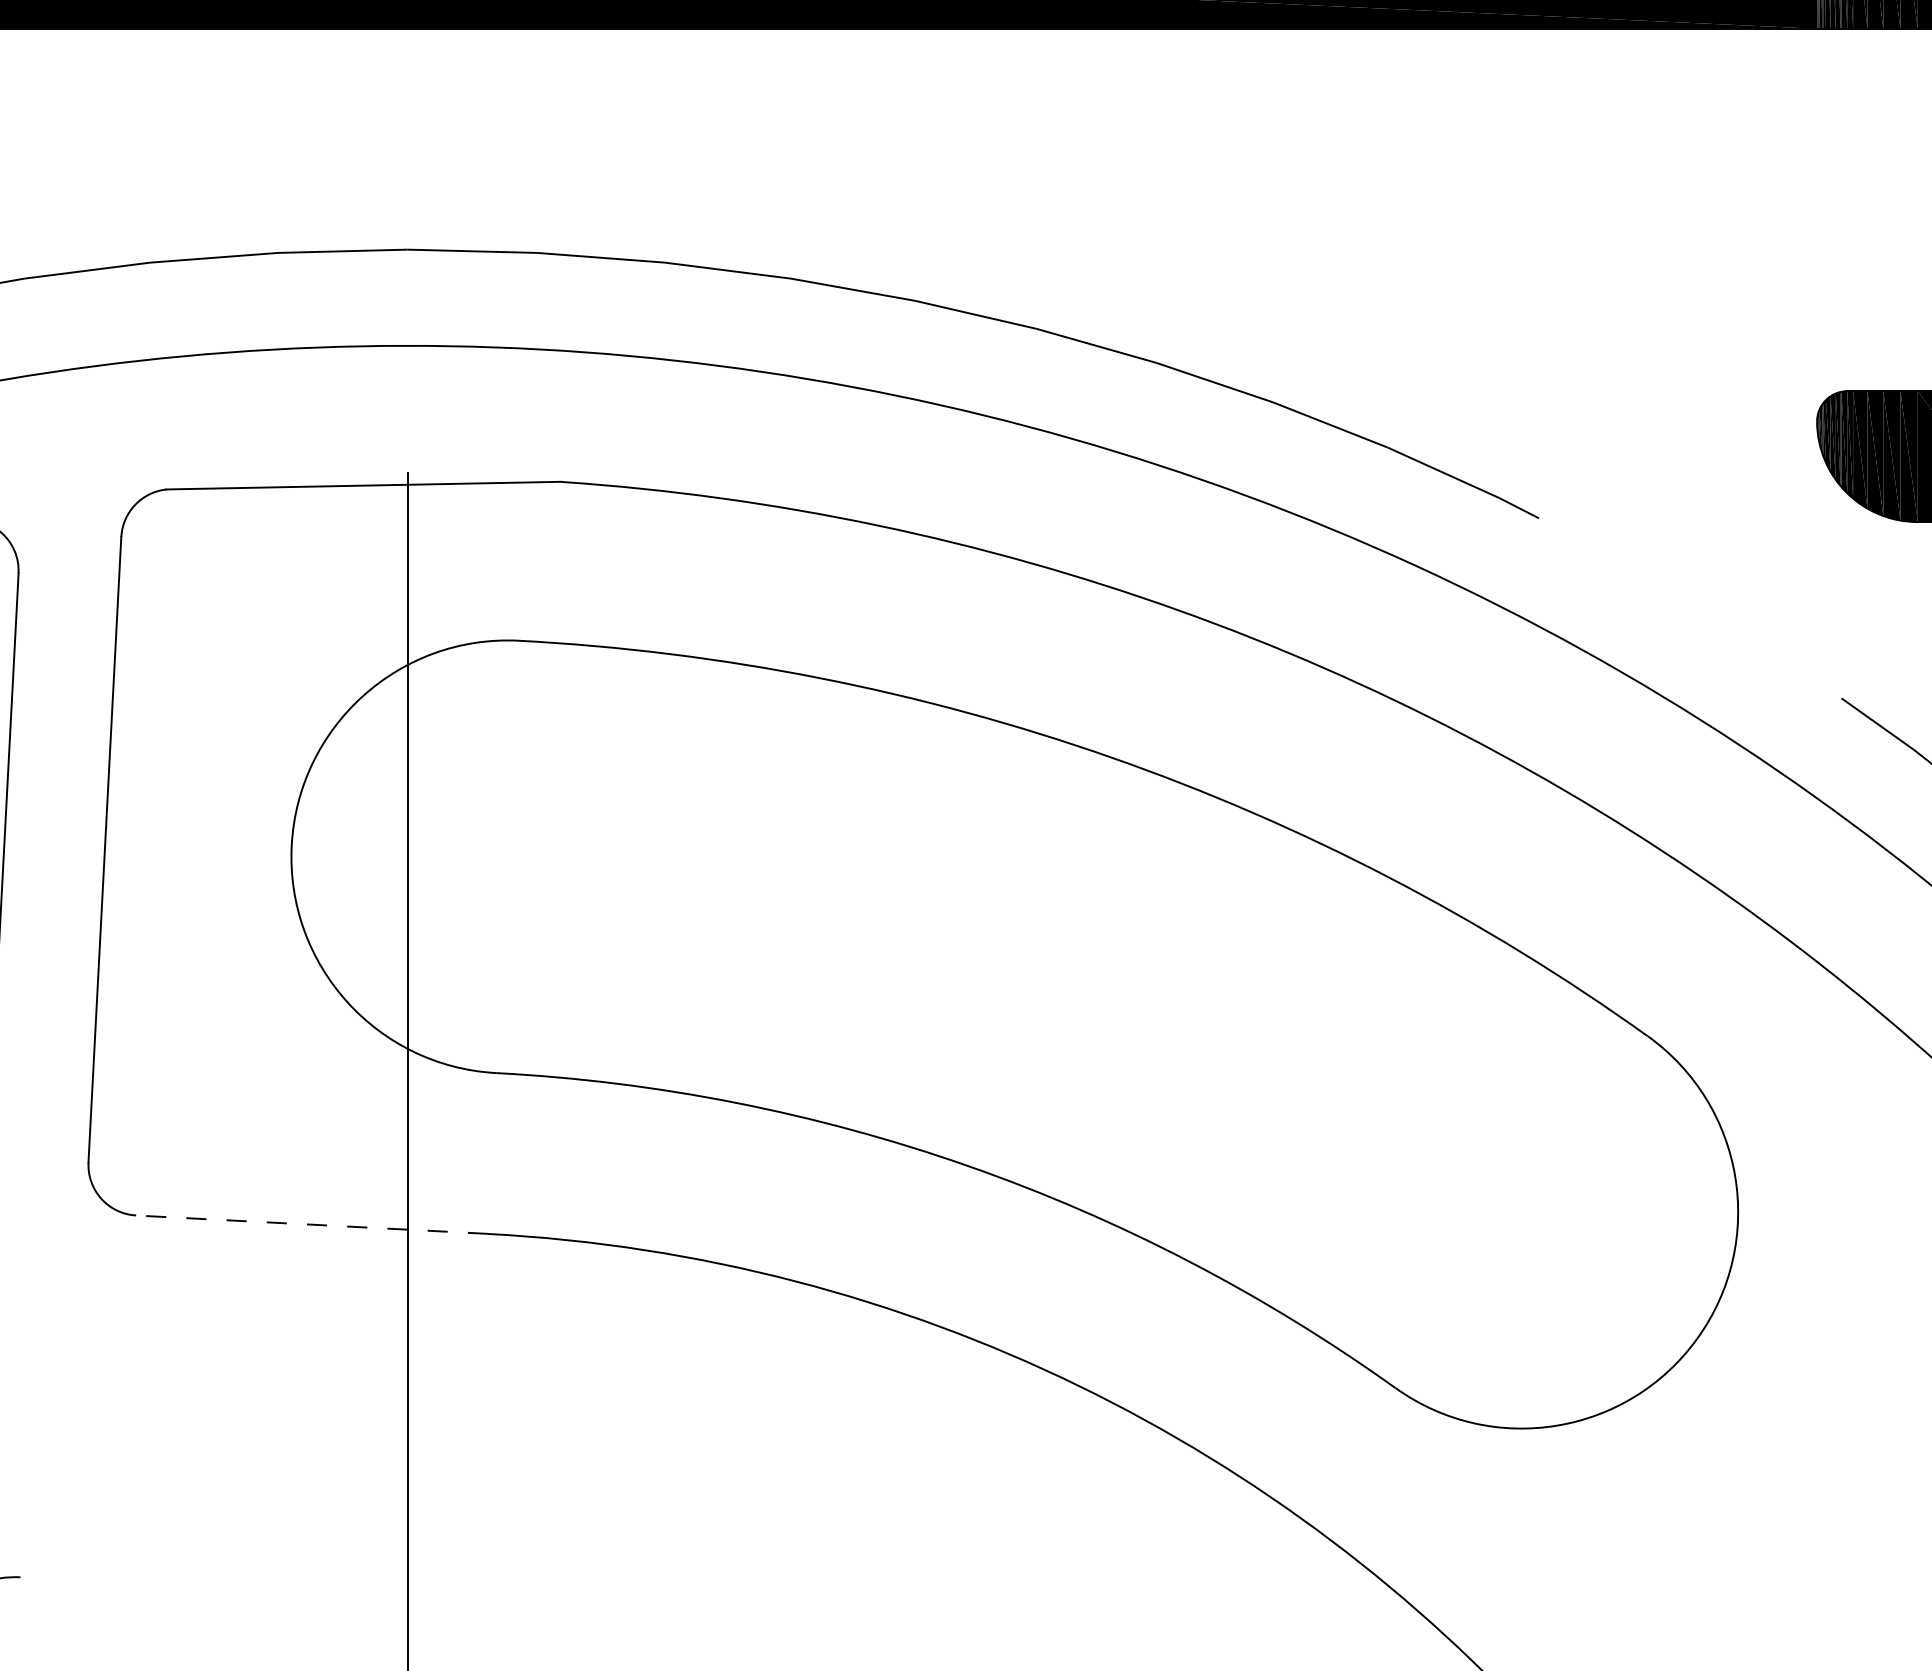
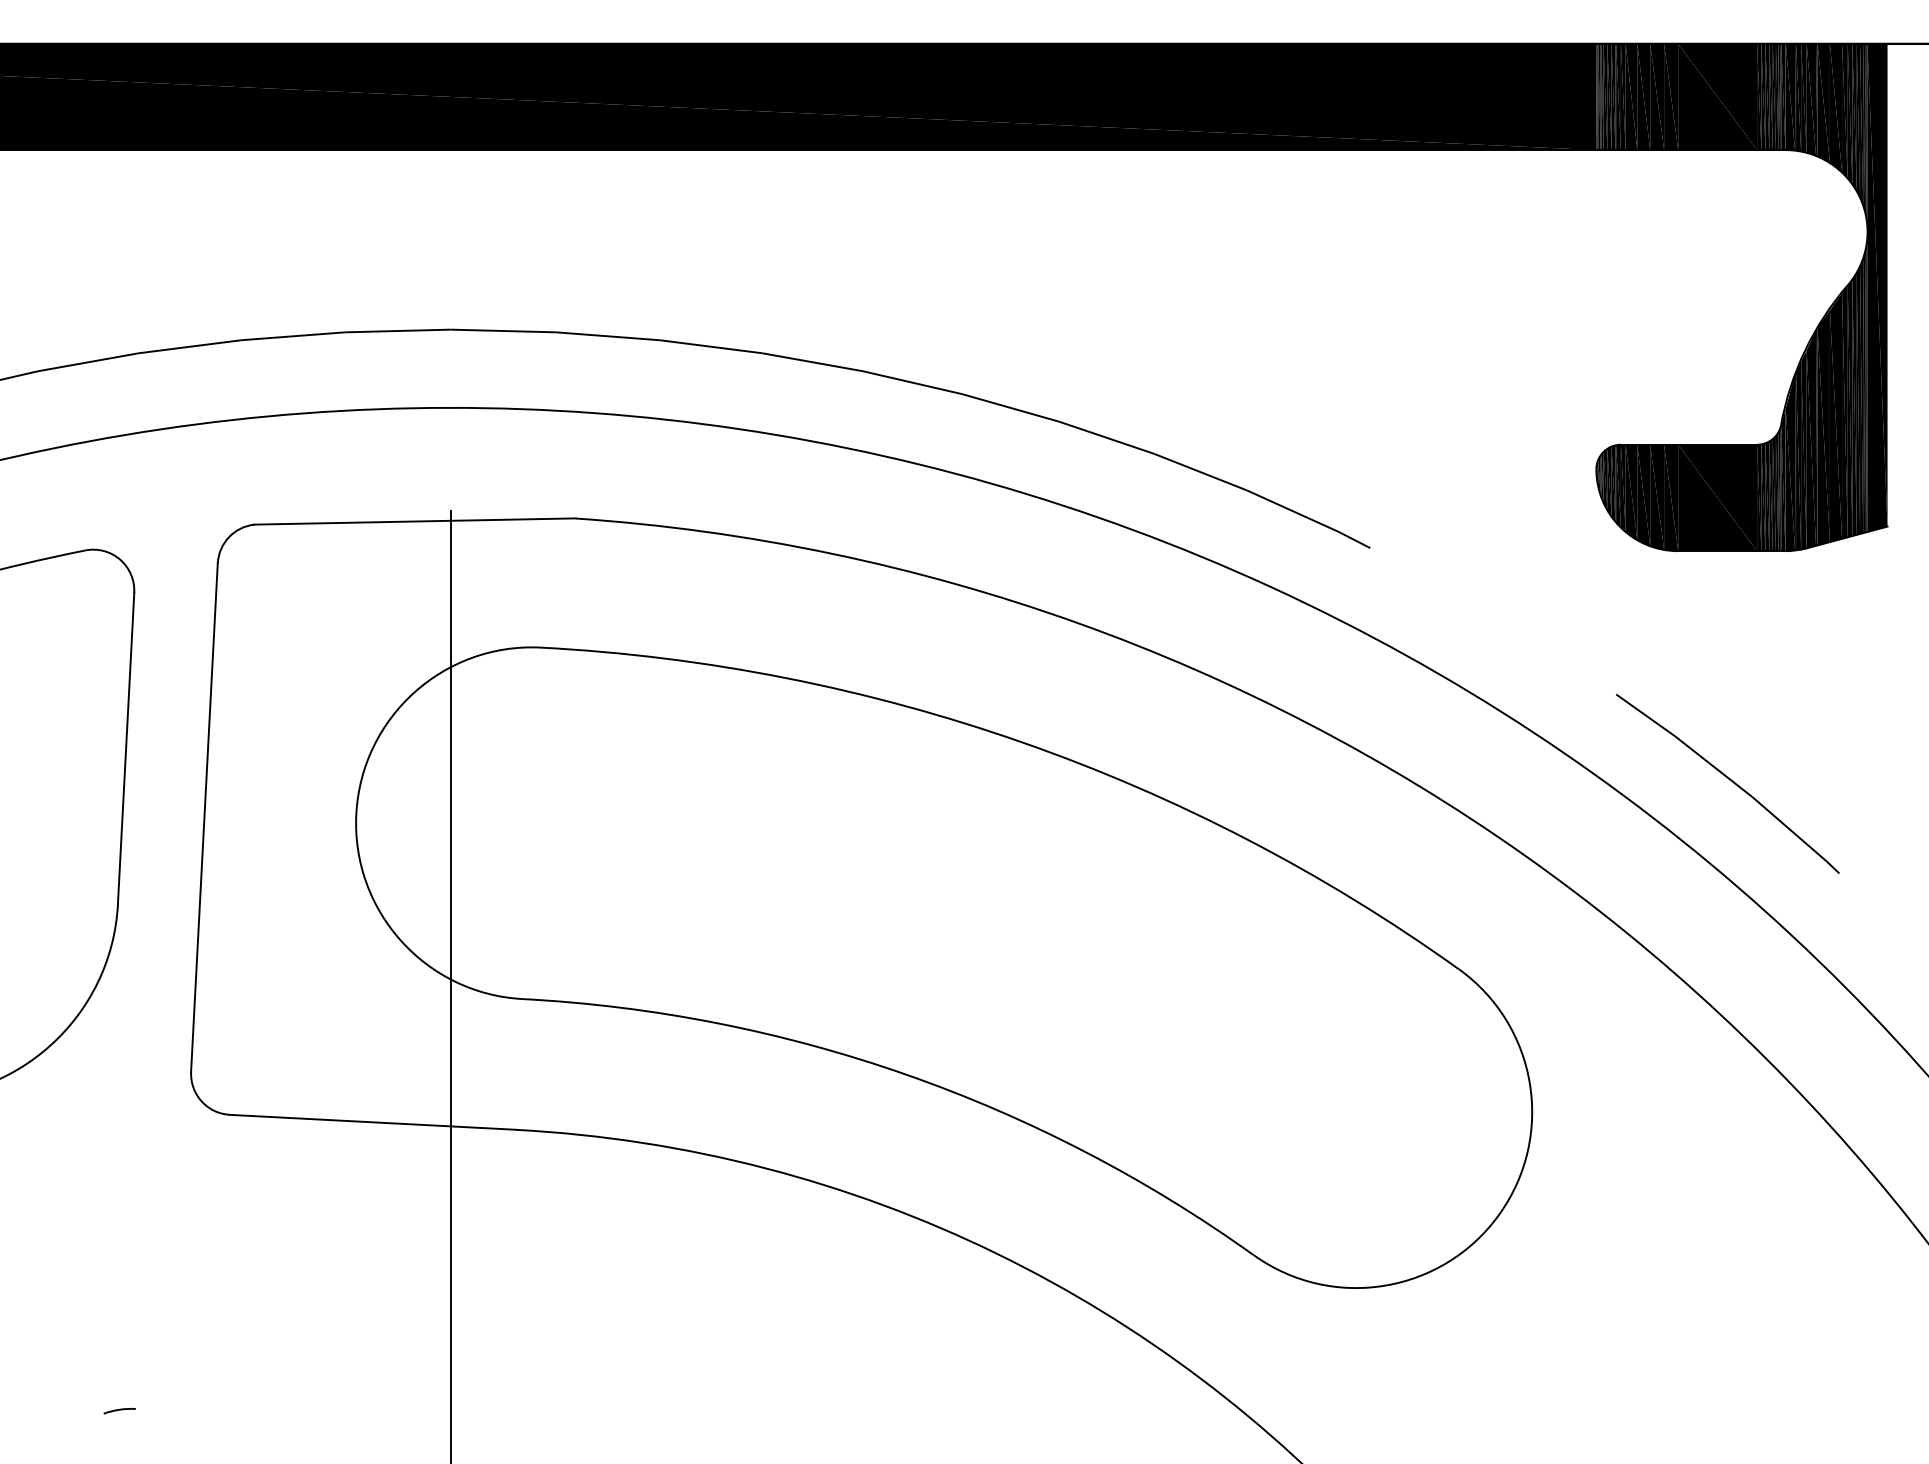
line: (311, 1224) -> (372, 1122), dashed -> solid

